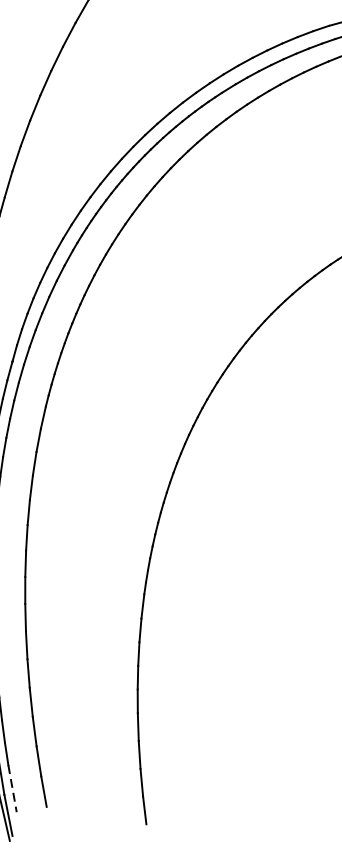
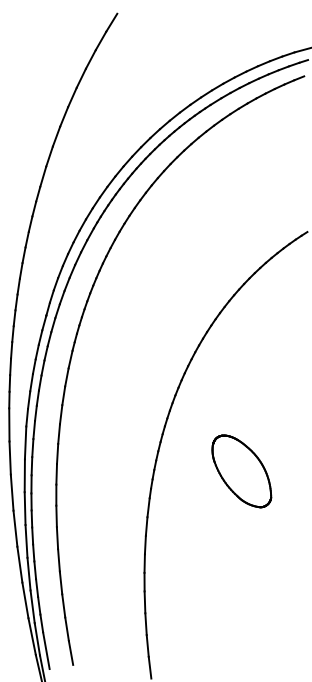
part: (261, 560) -> (241, 471), added
line: (12, 788) -> (46, 650), dashed -> solid

